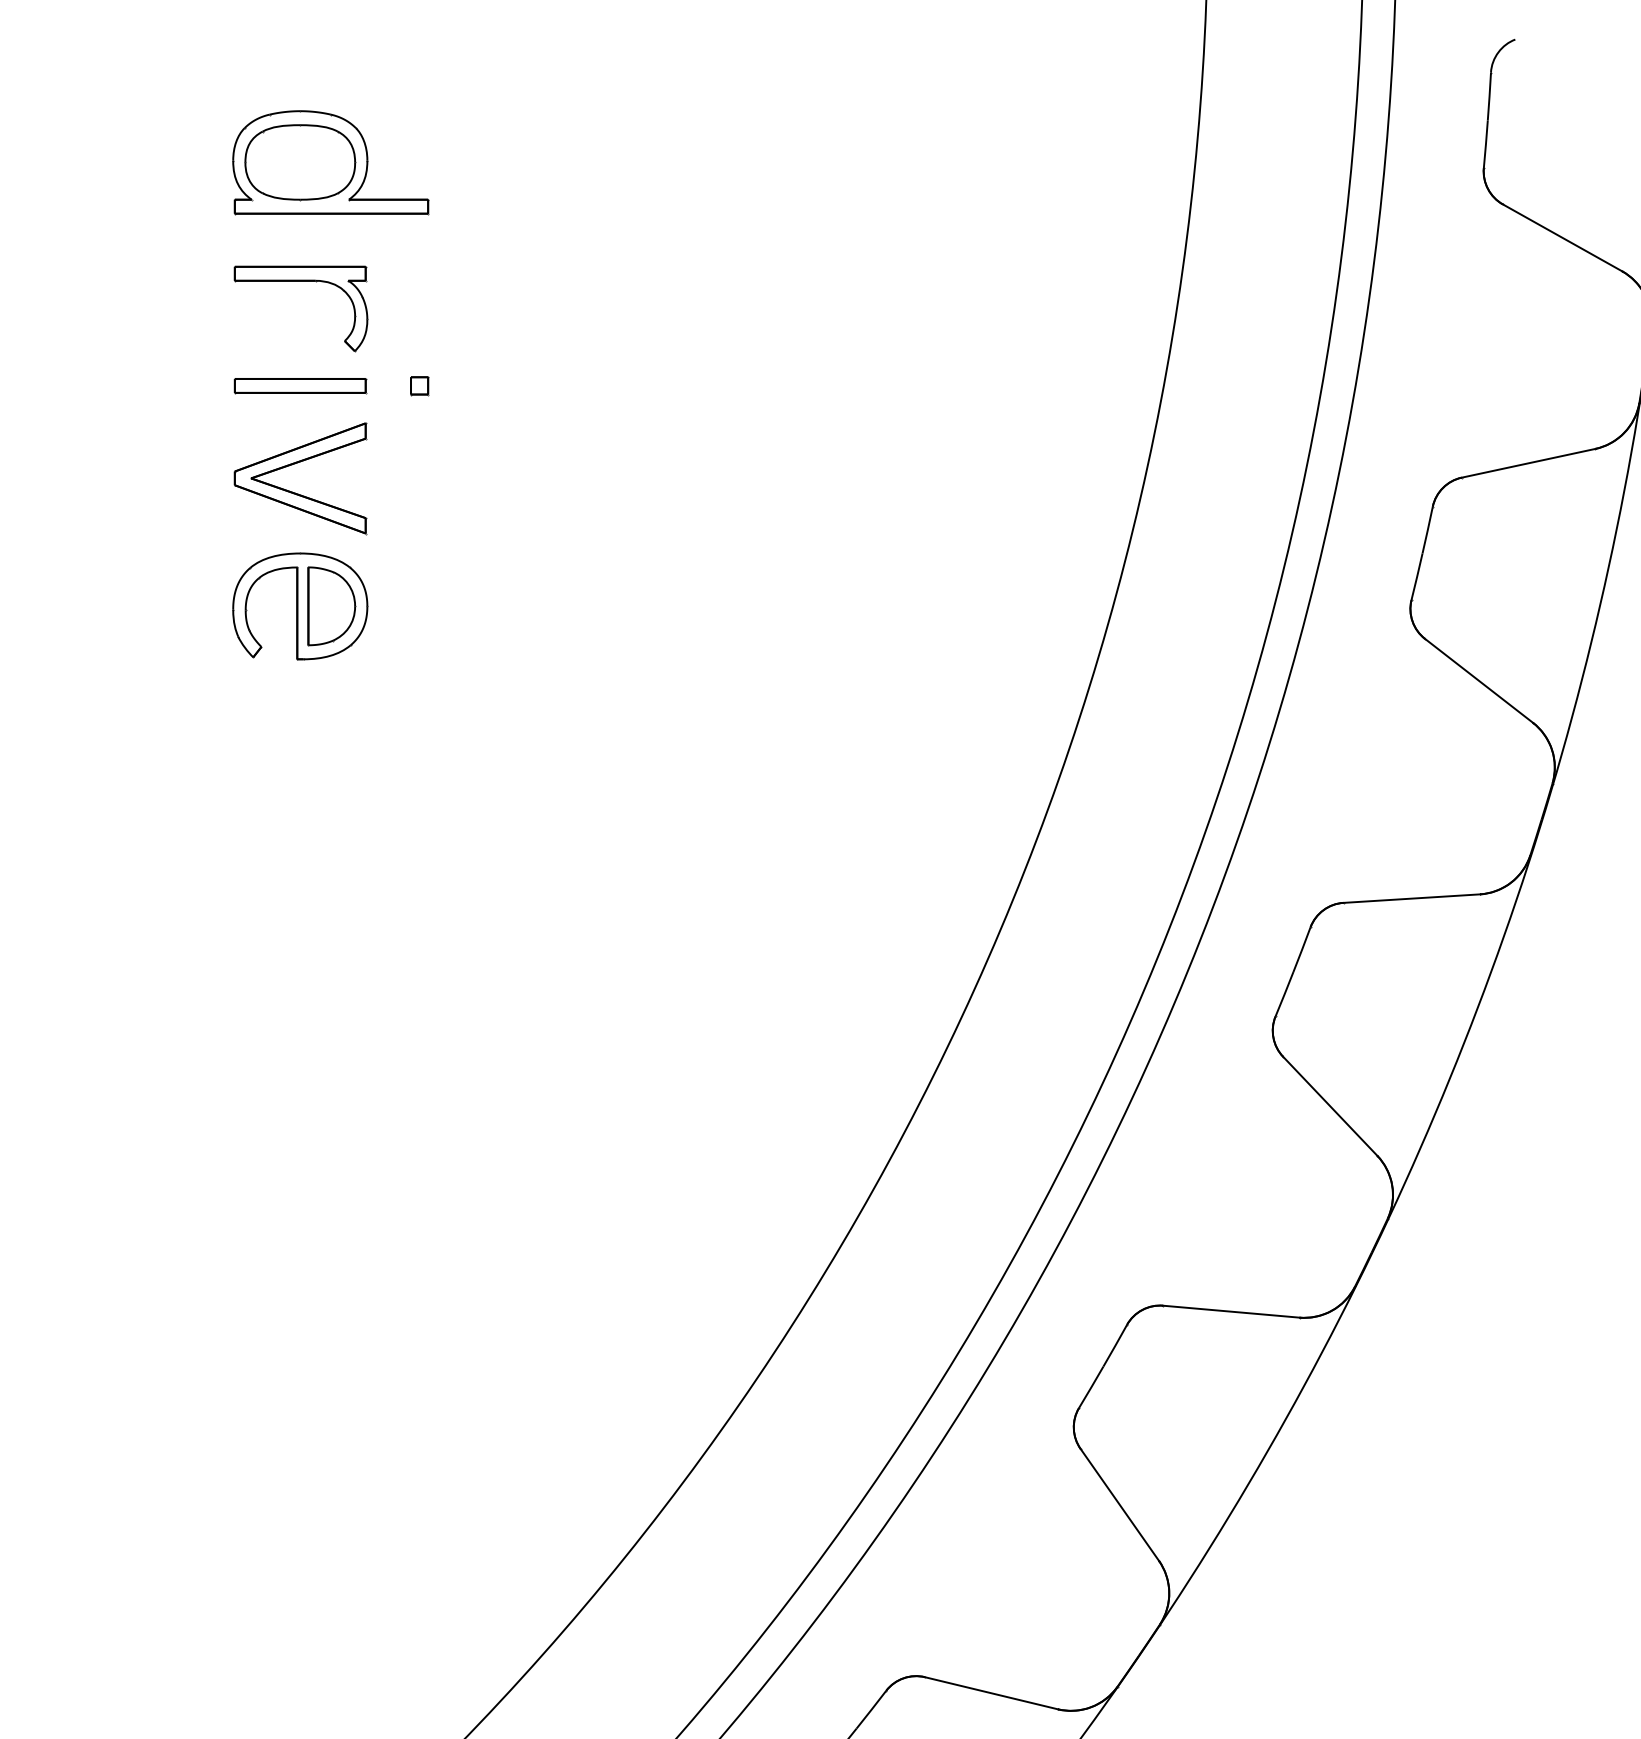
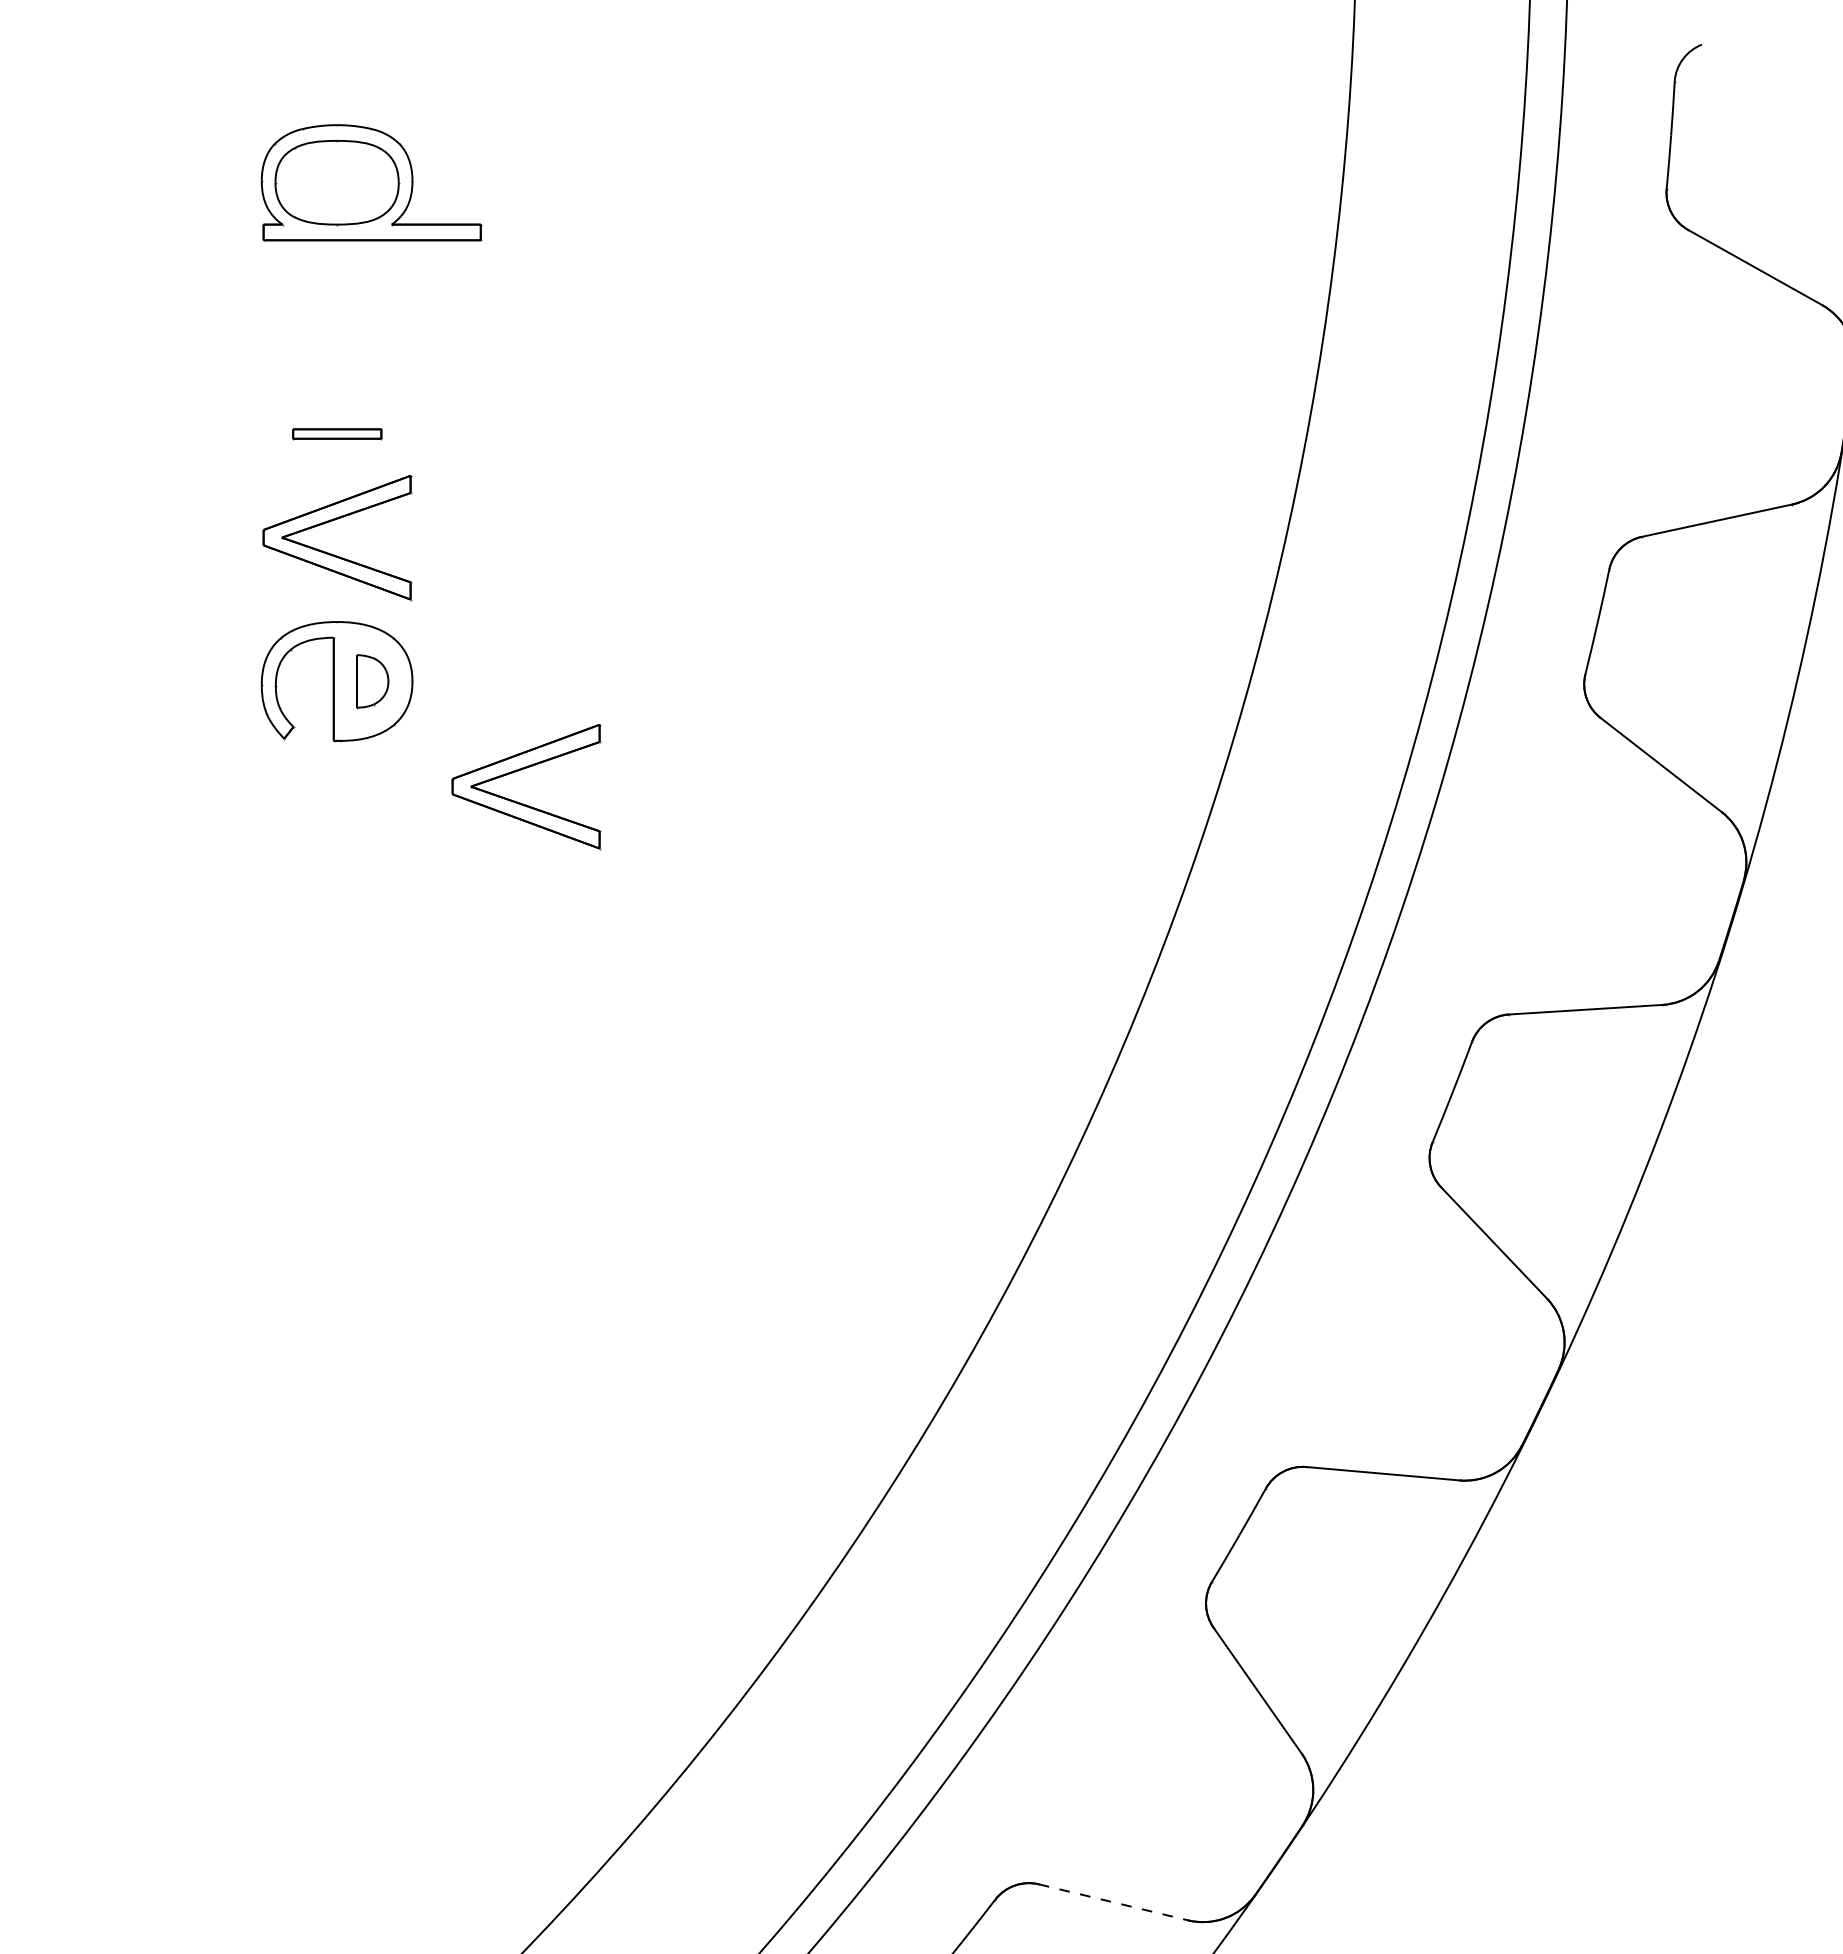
part: (300, 281) -> (337, 316), removed
part: (419, 385) -> (471, 433), removed
part: (300, 386) -> (337, 434), size x0.6
part: (331, 606) -> (372, 681), size x0.6
part: (463, 714) -> (520, 802), added
line: (991, 1693) -> (1113, 1902), solid -> dashed

